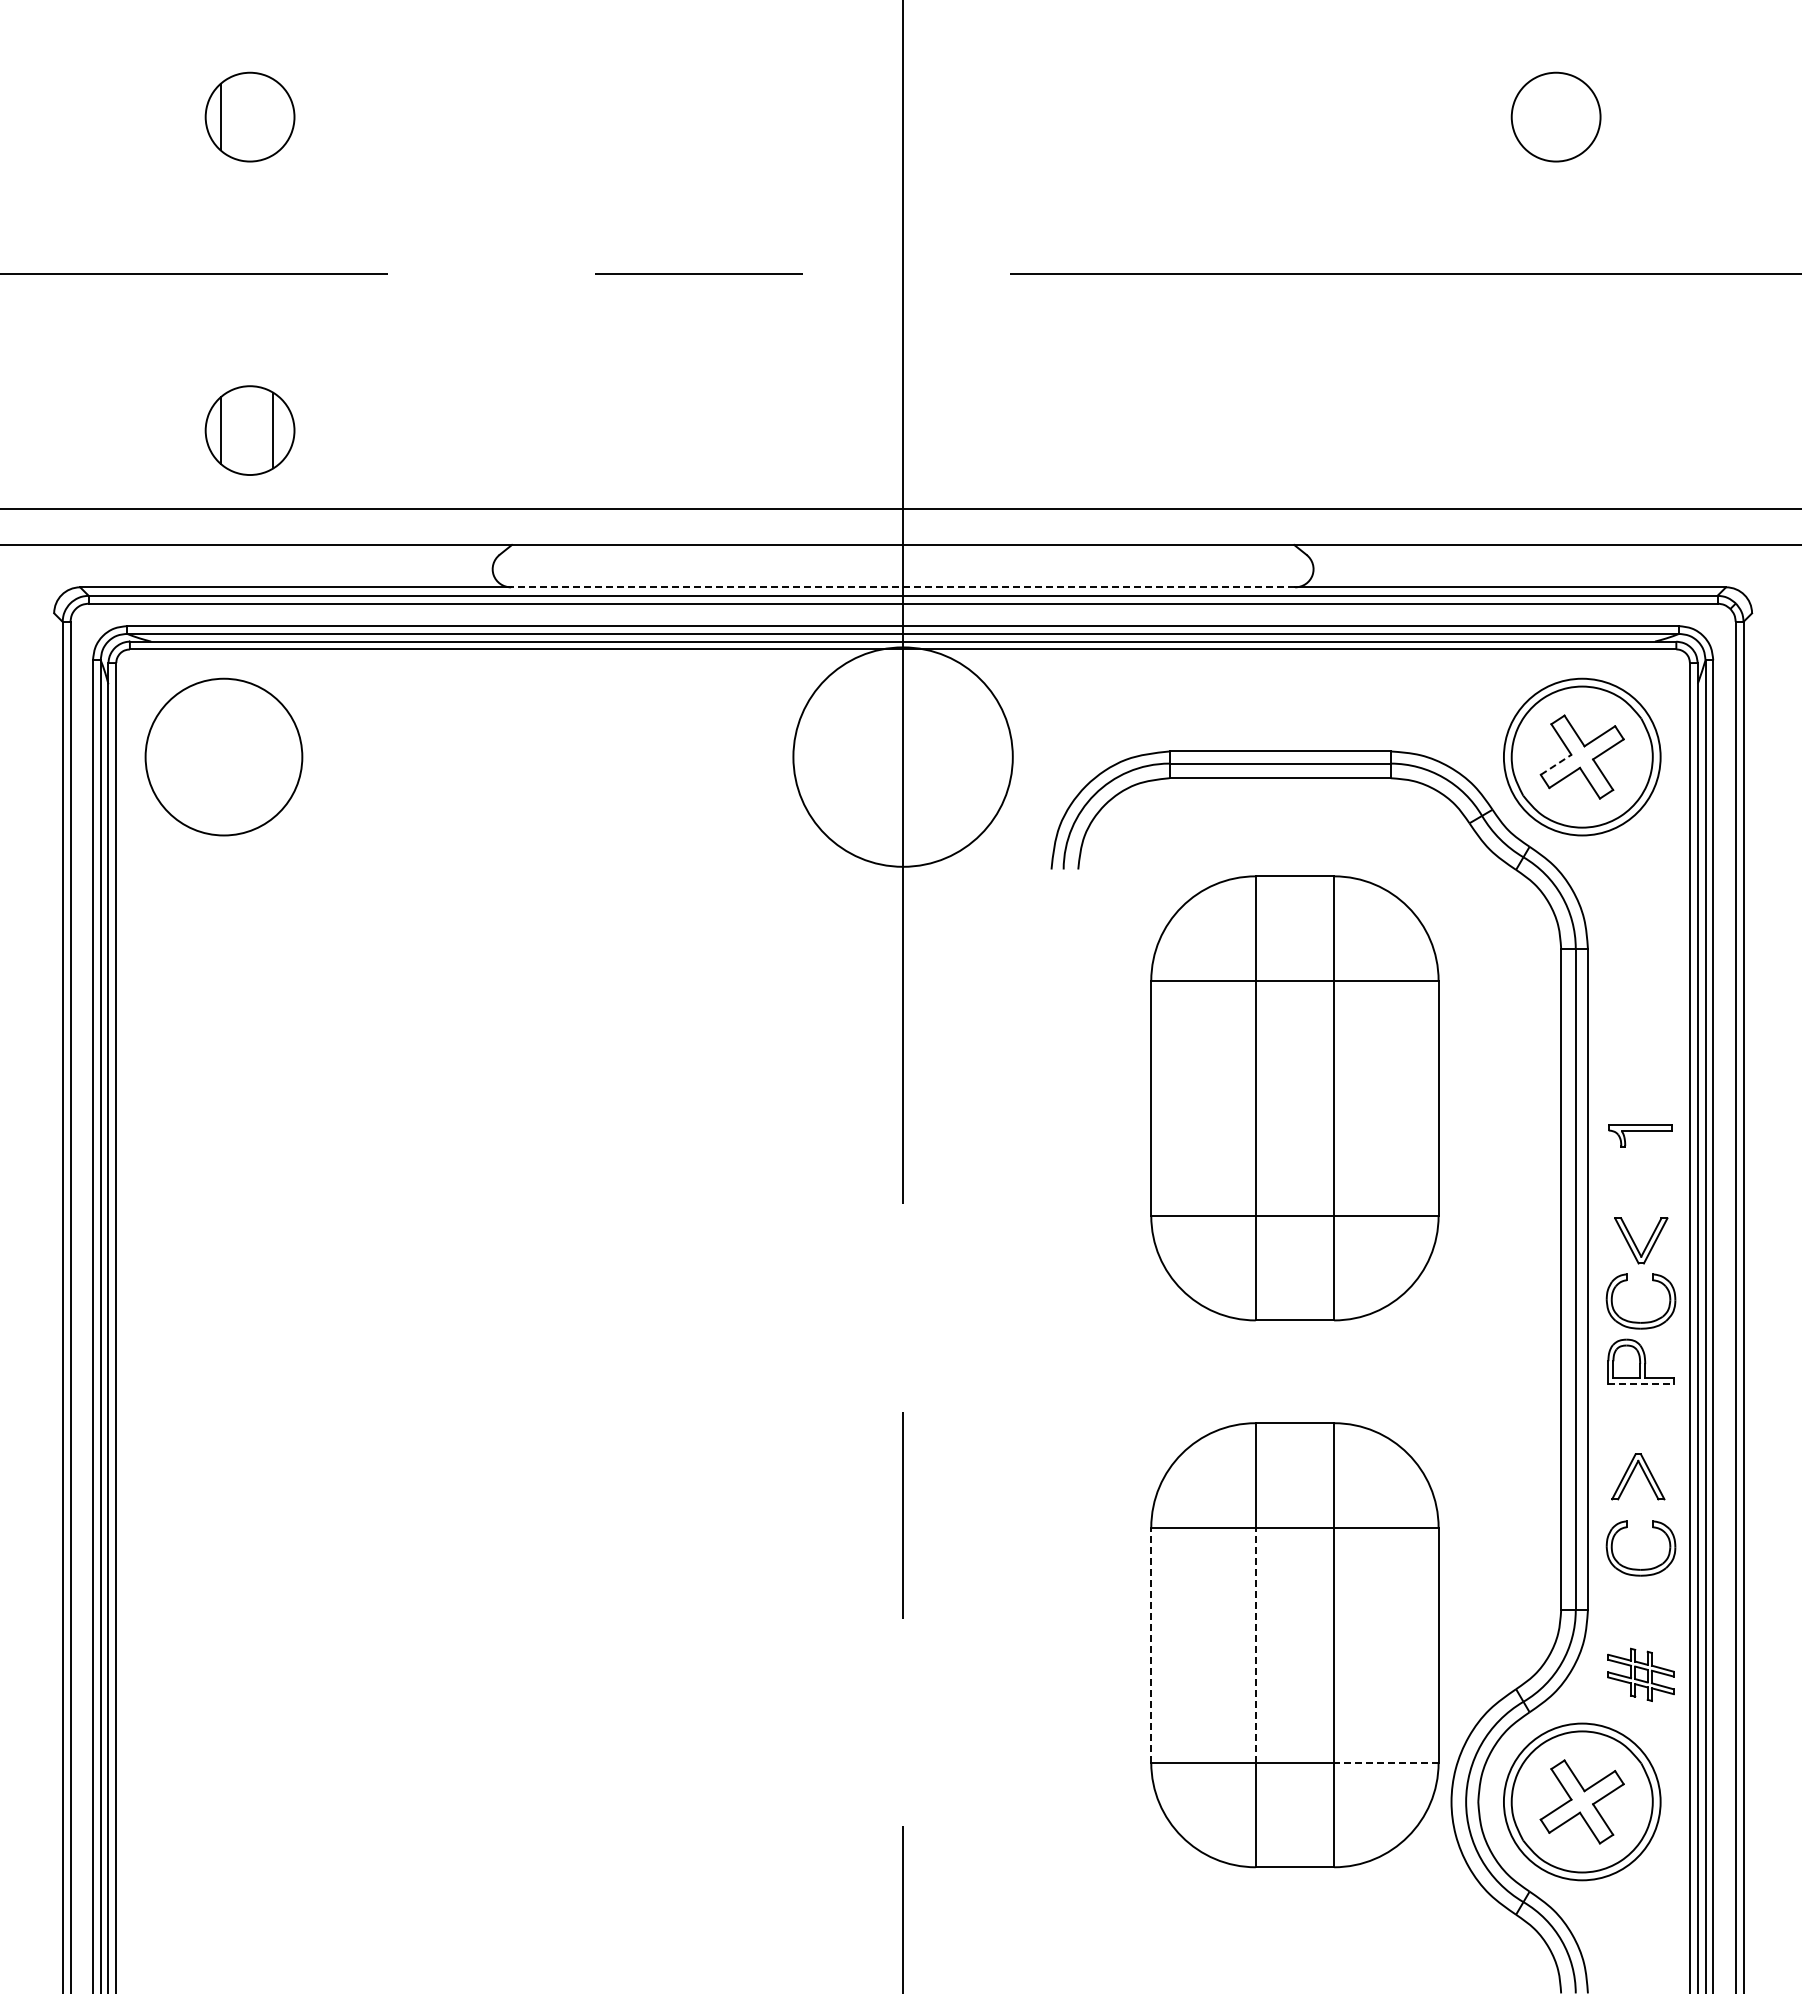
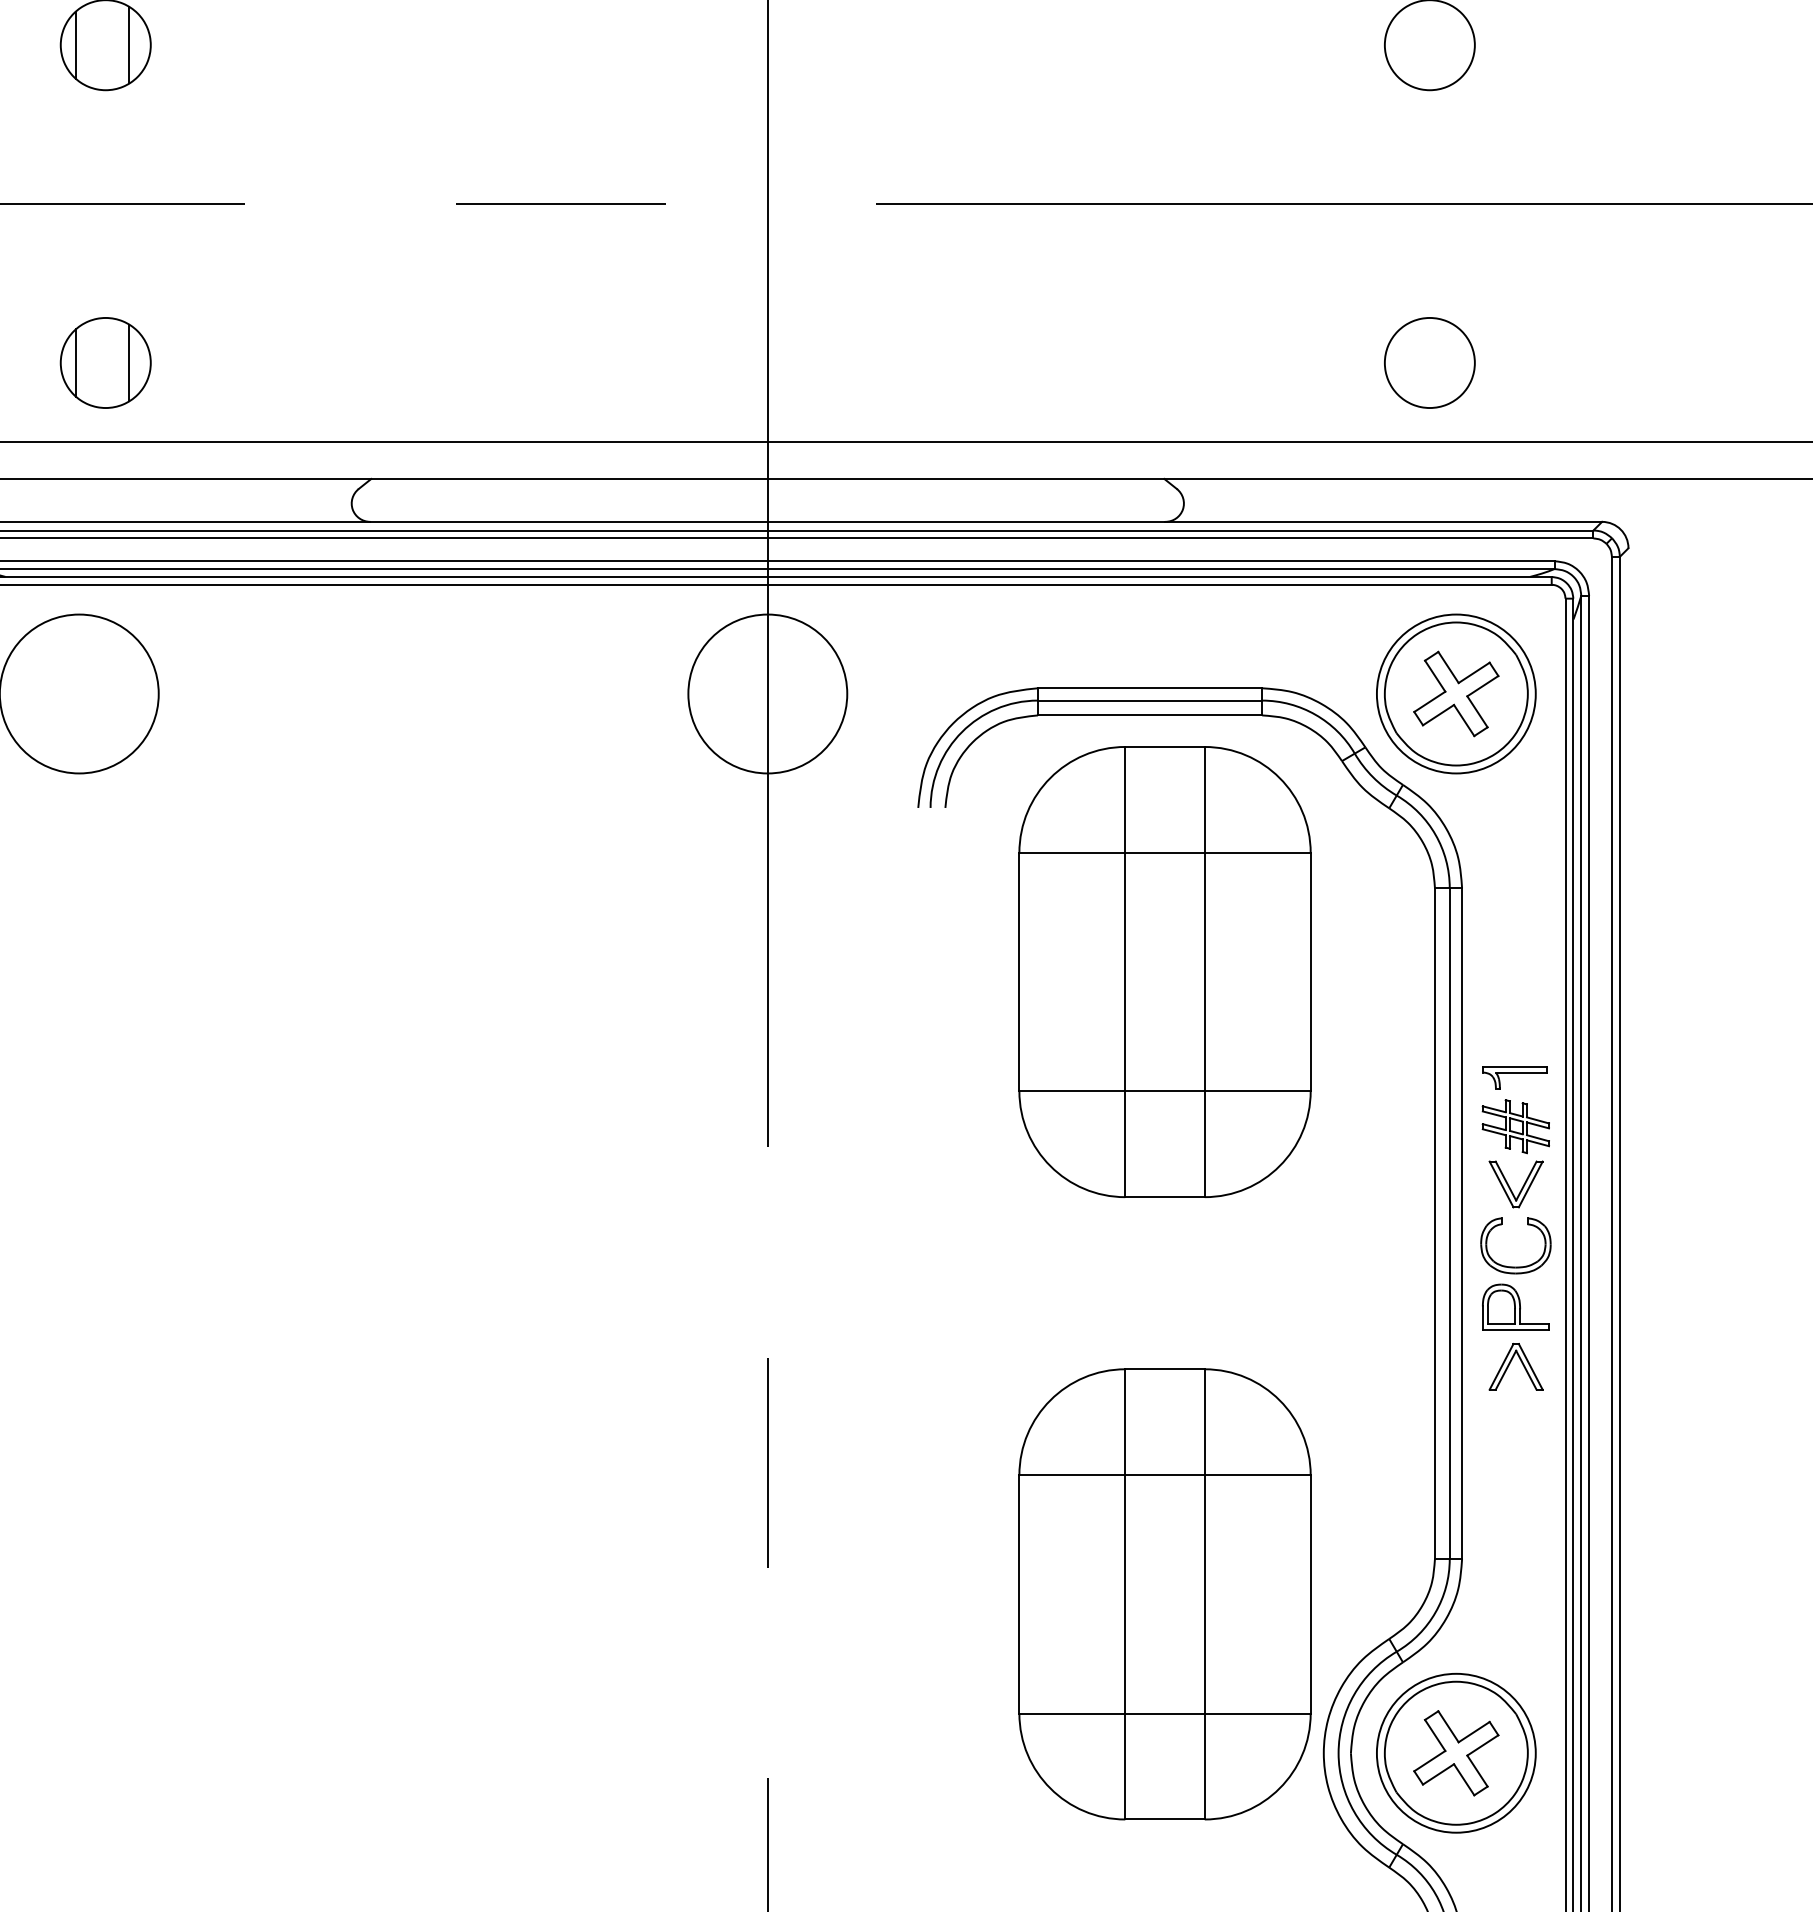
line: (273, 116) -> (129, 44), added
part: (1555, 430) -> (1429, 362), added
line: (902, 587) -> (767, 522), dashed -> solid
circle: (902, 756) -> (767, 693), size x0.71
line: (1556, 764) -> (1430, 701), dashed -> solid
part: (1294, 1098) -> (1164, 972), moved
line: (1641, 1384) -> (1516, 1330), dashed -> solid
part: (1638, 1476) -> (1516, 1366), moved
part: (1638, 1568) -> (1513, 1516), removed
line: (1151, 1645) -> (1019, 1594), dashed -> solid
line: (1255, 1645) -> (1125, 1594), dashed -> solid
part: (1640, 1674) -> (1515, 1126), moved
line: (1385, 1762) -> (1256, 1713), dashed -> solid

